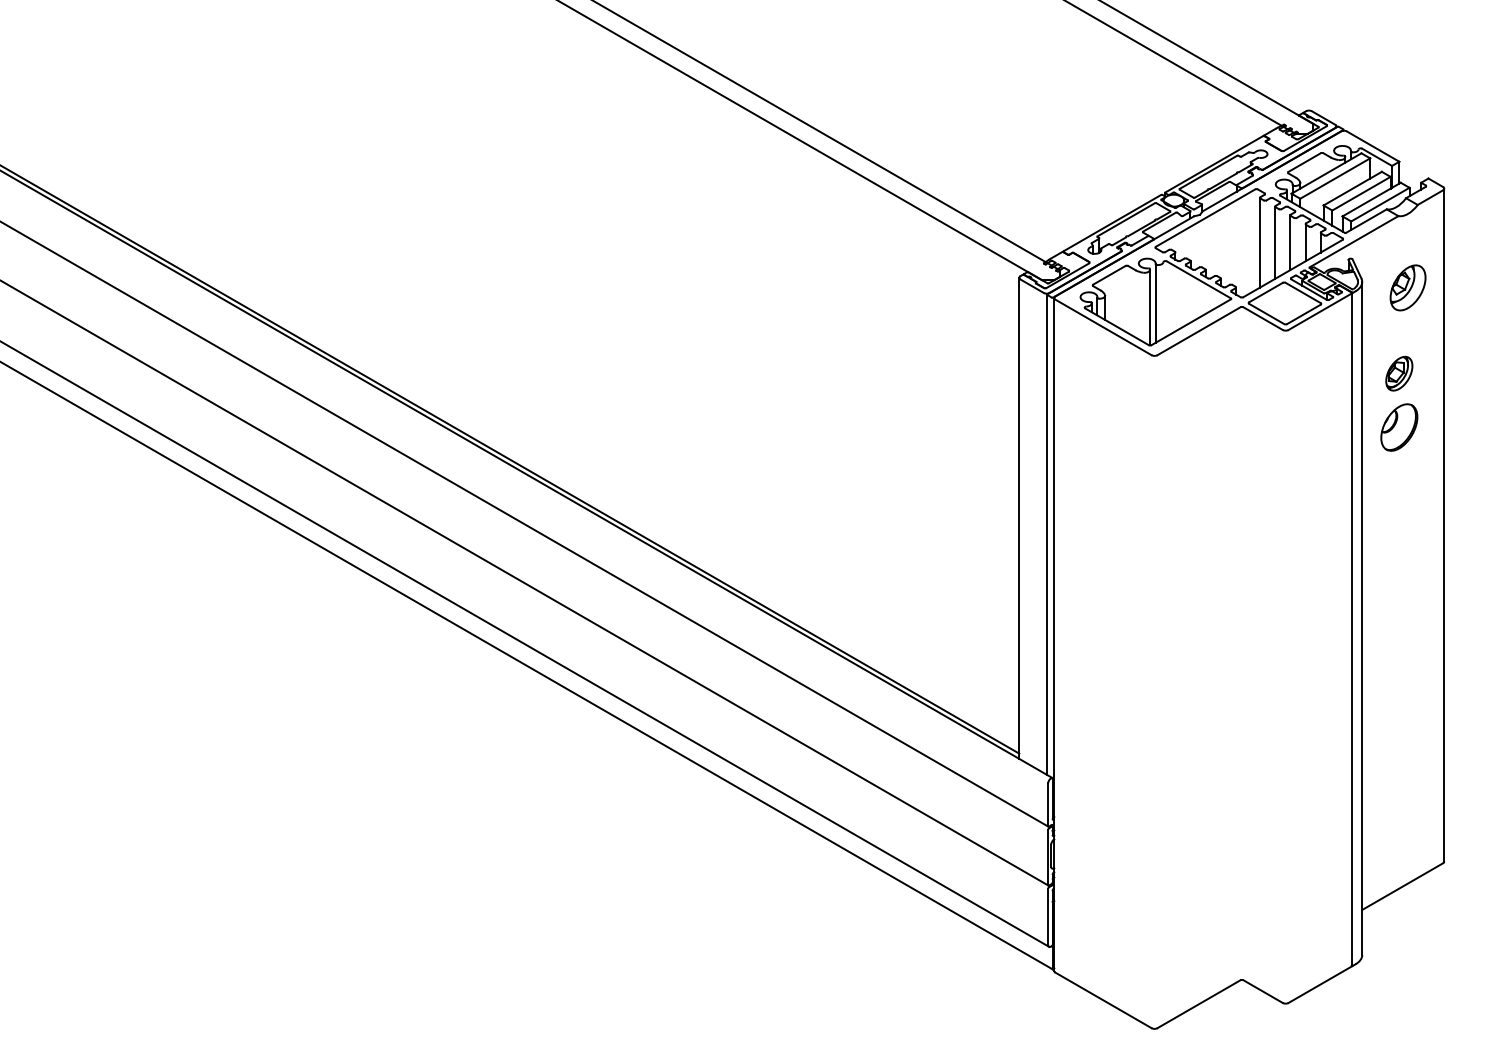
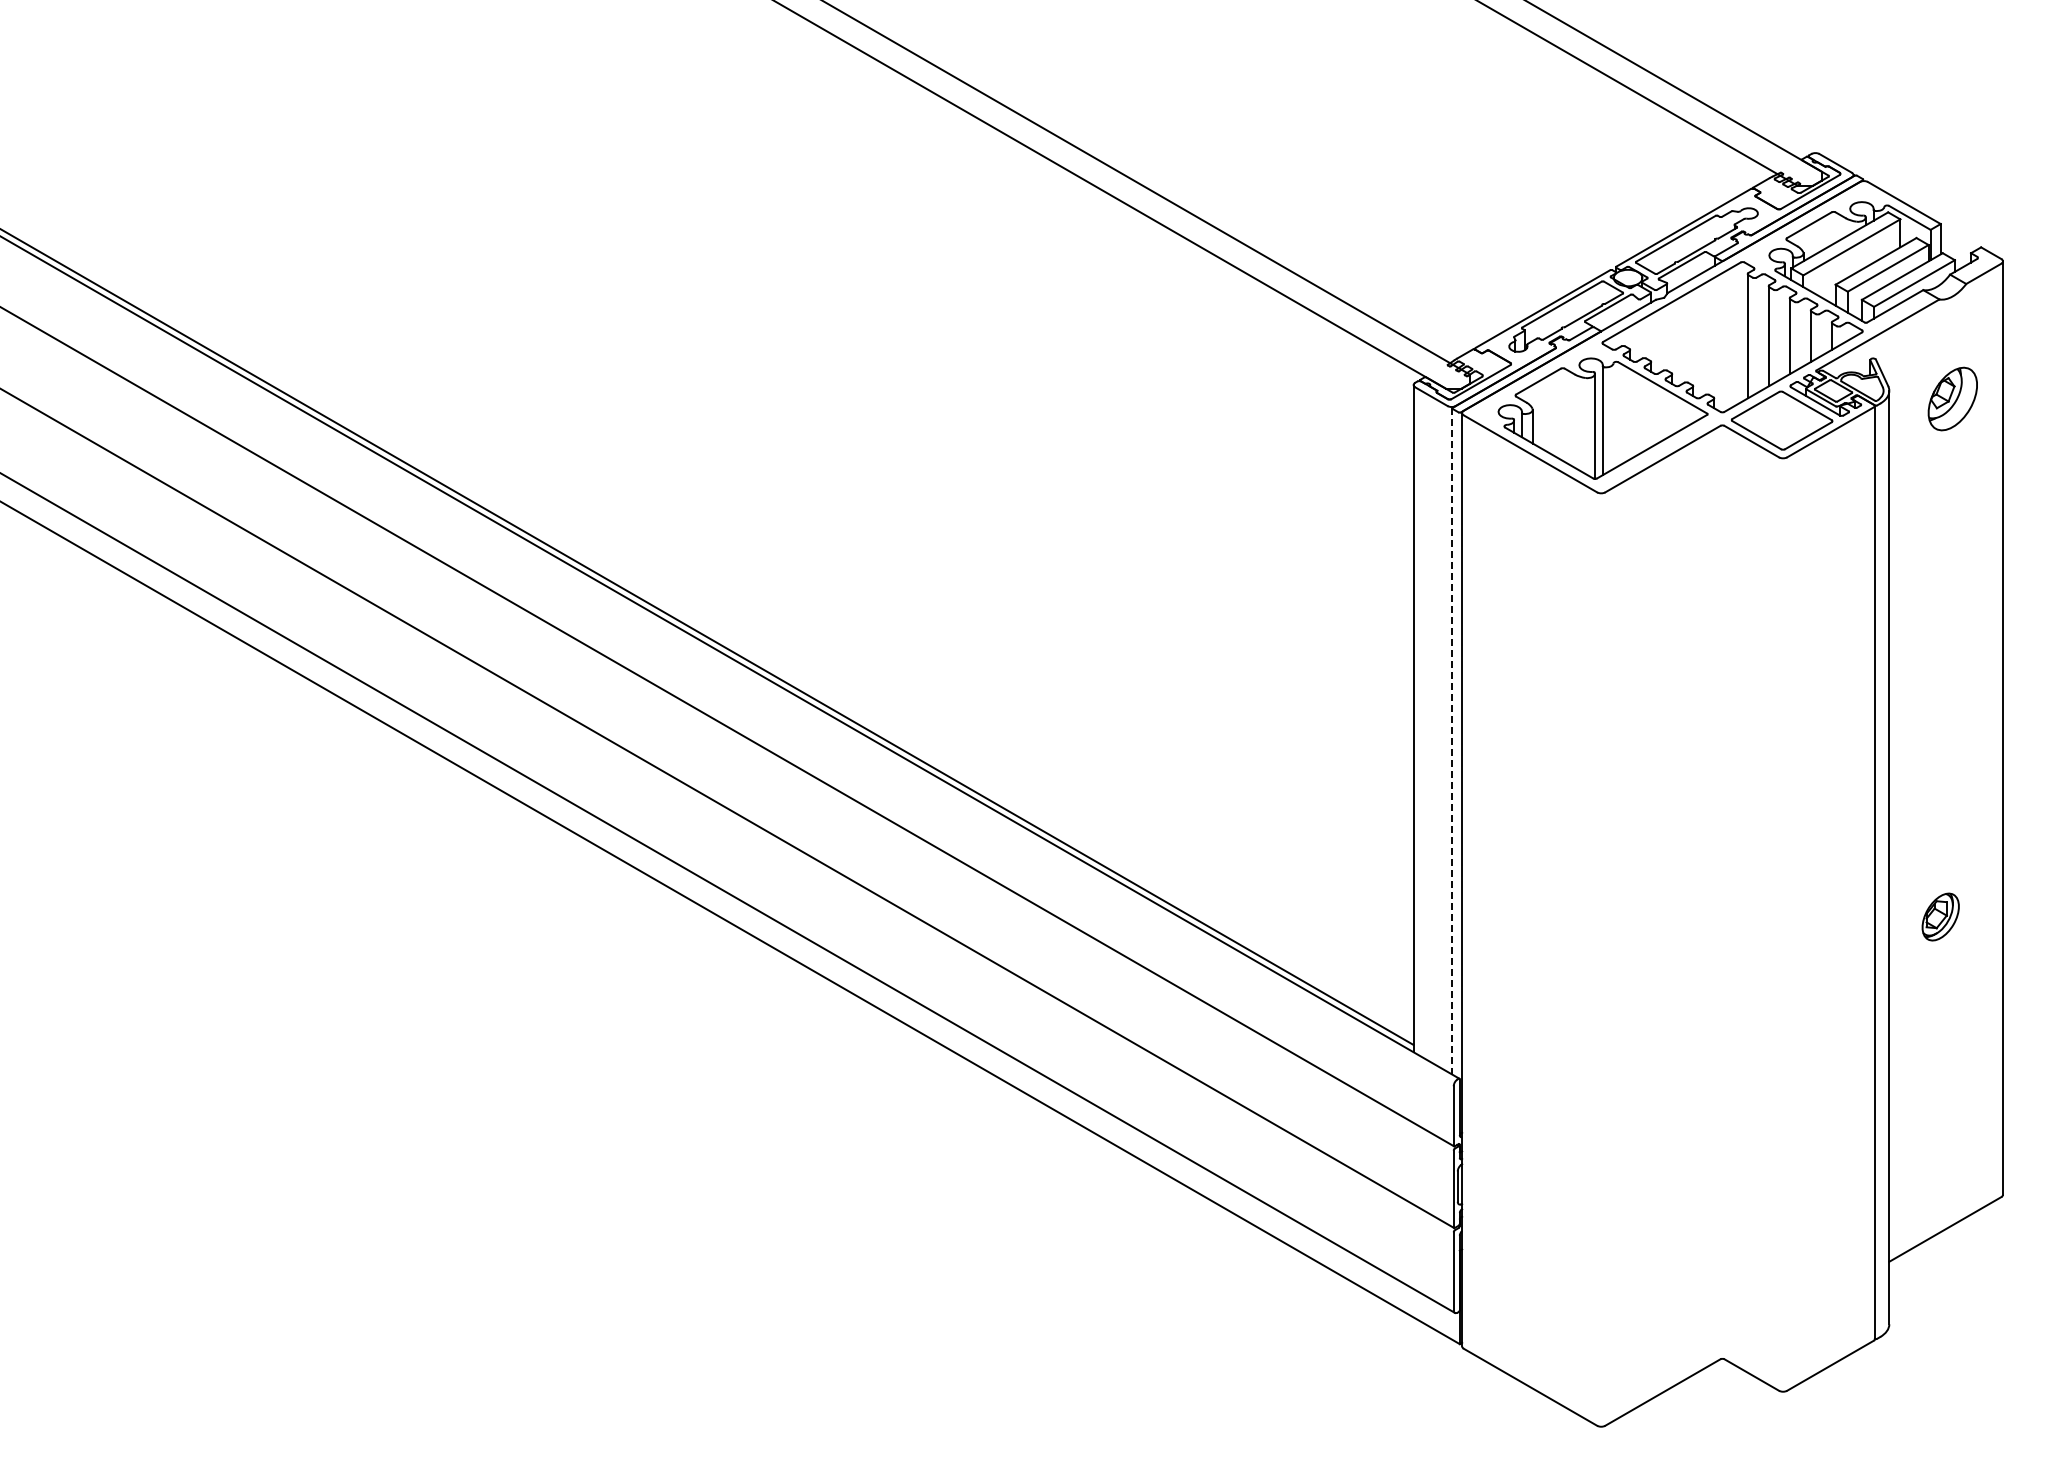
part: (1399, 373) -> (1940, 916), moved
part: (1399, 427) -> (1940, 592), removed
line: (1047, 534) -> (1452, 741), solid -> dashed

